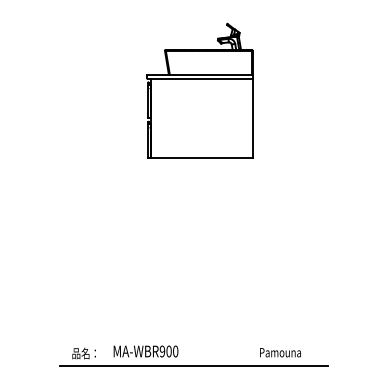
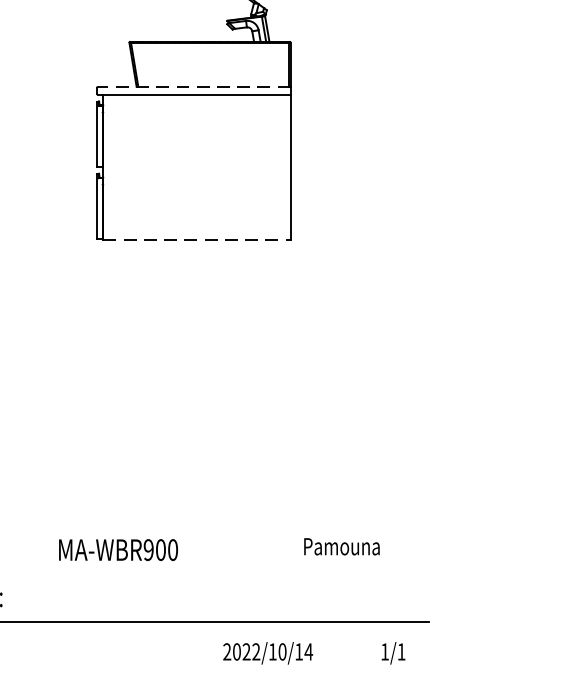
line: (199, 74) -> (192, 86), solid -> dashed
line: (201, 157) -> (196, 239), solid -> dashed
text: (145, 351) -> (117, 550), moved
text: (280, 352) -> (341, 546), moved

